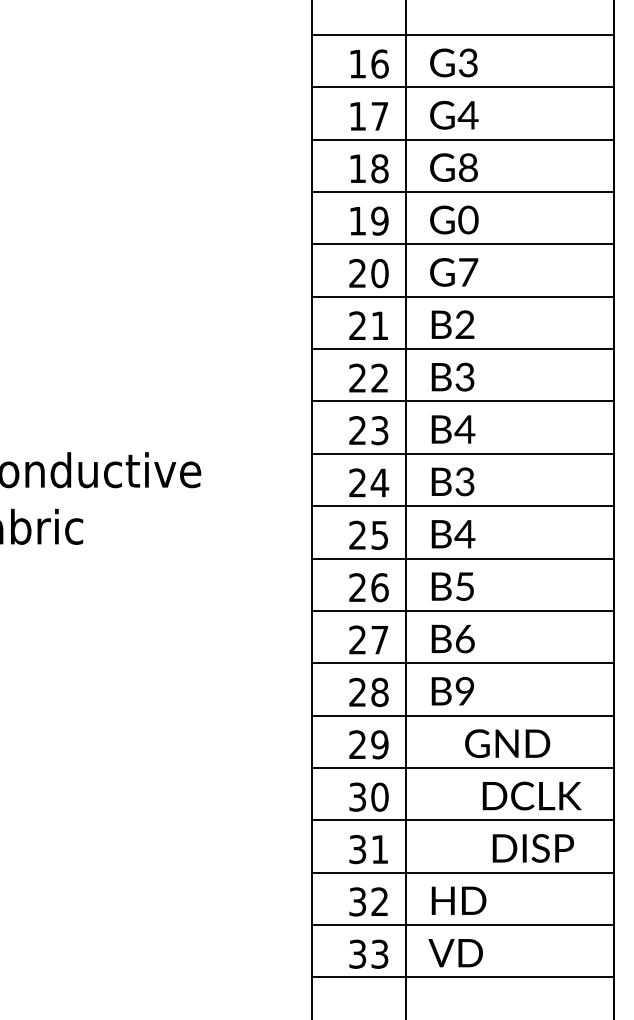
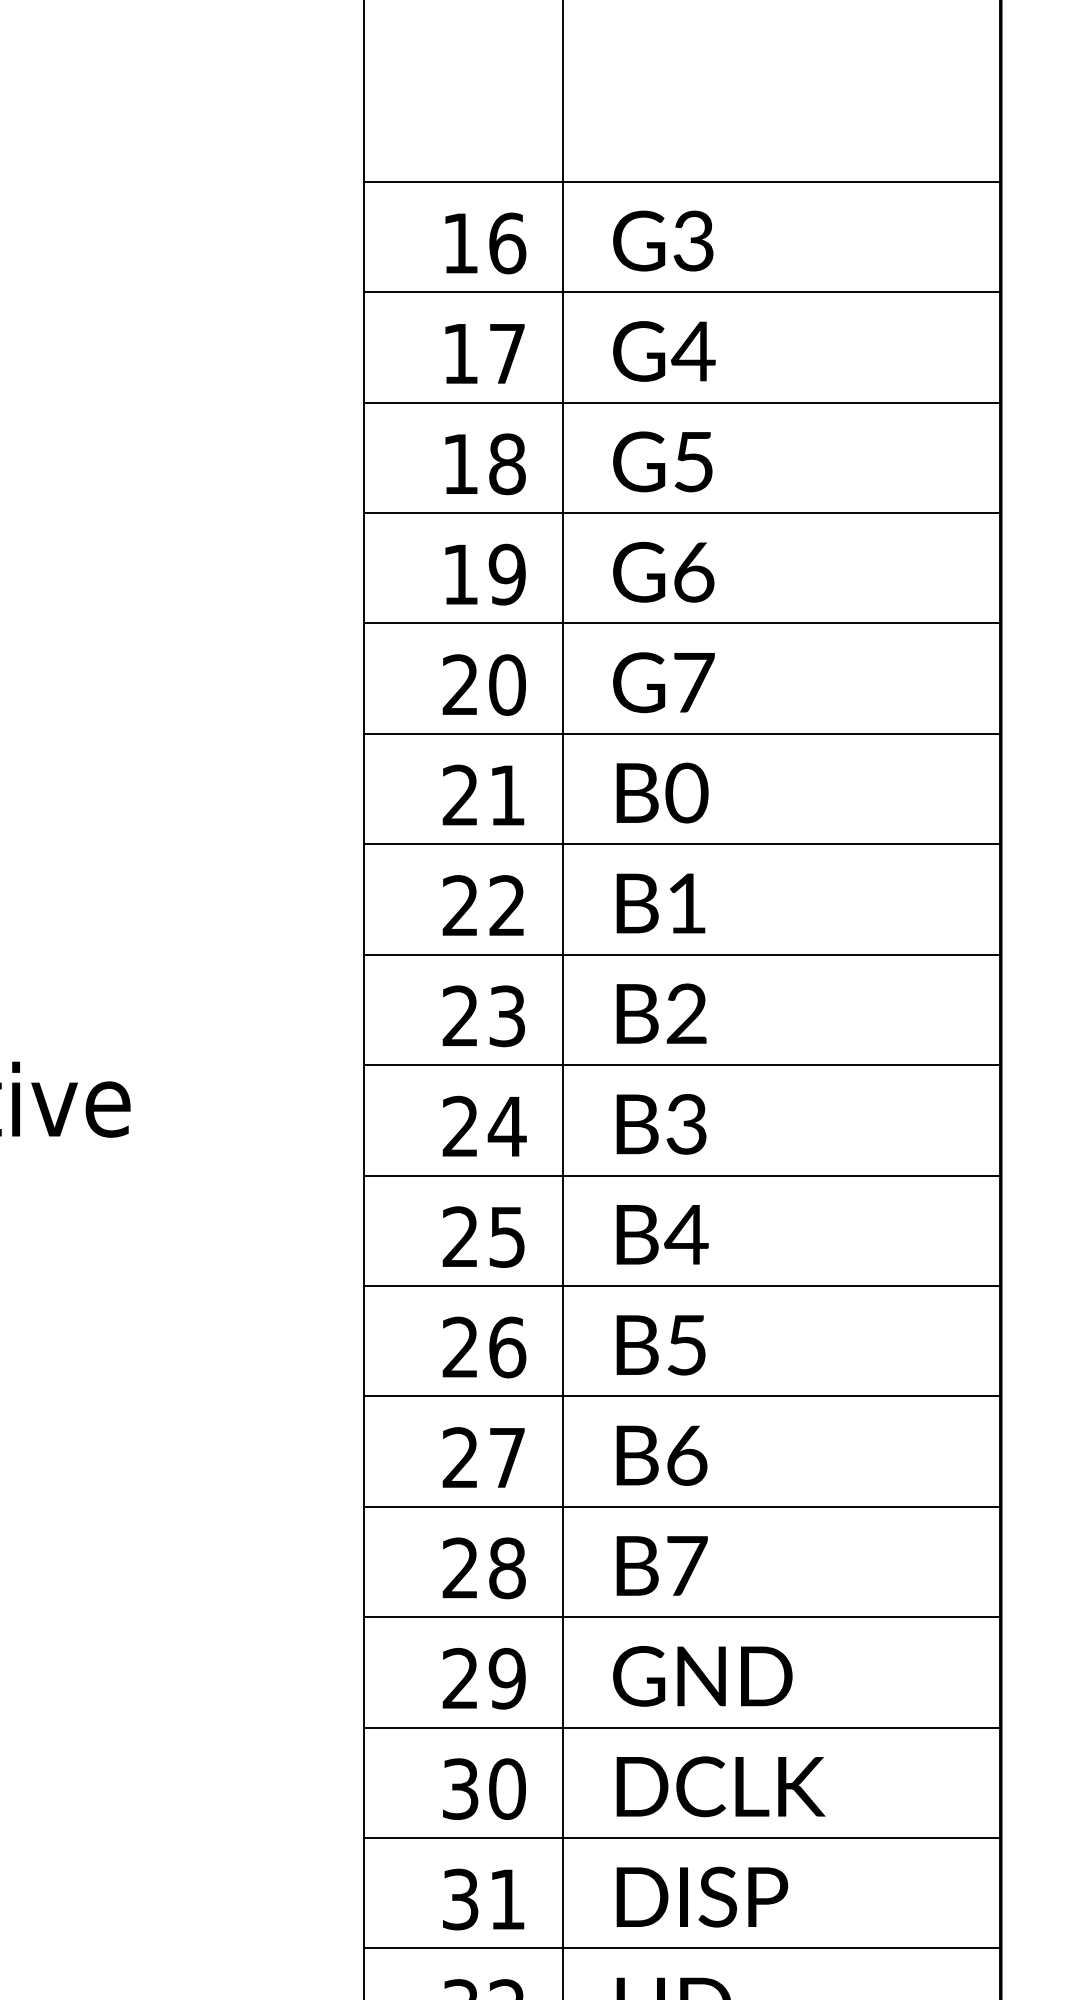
text: (468, 167) -> (694, 461), G8 -> G5
text: (468, 219) -> (694, 571), G0 -> G6
text: (465, 324) -> (687, 792), B2 -> B0
text: (464, 376) -> (685, 902), B3 -> B1
text: (464, 429) -> (685, 1013), B4 -> B2
text: (464, 691) -> (685, 1566), B9 -> B7
text: (507, 743) -> (702, 1675), moved
text: (531, 795) -> (719, 1785), moved
text: (532, 848) -> (700, 1897), moved

